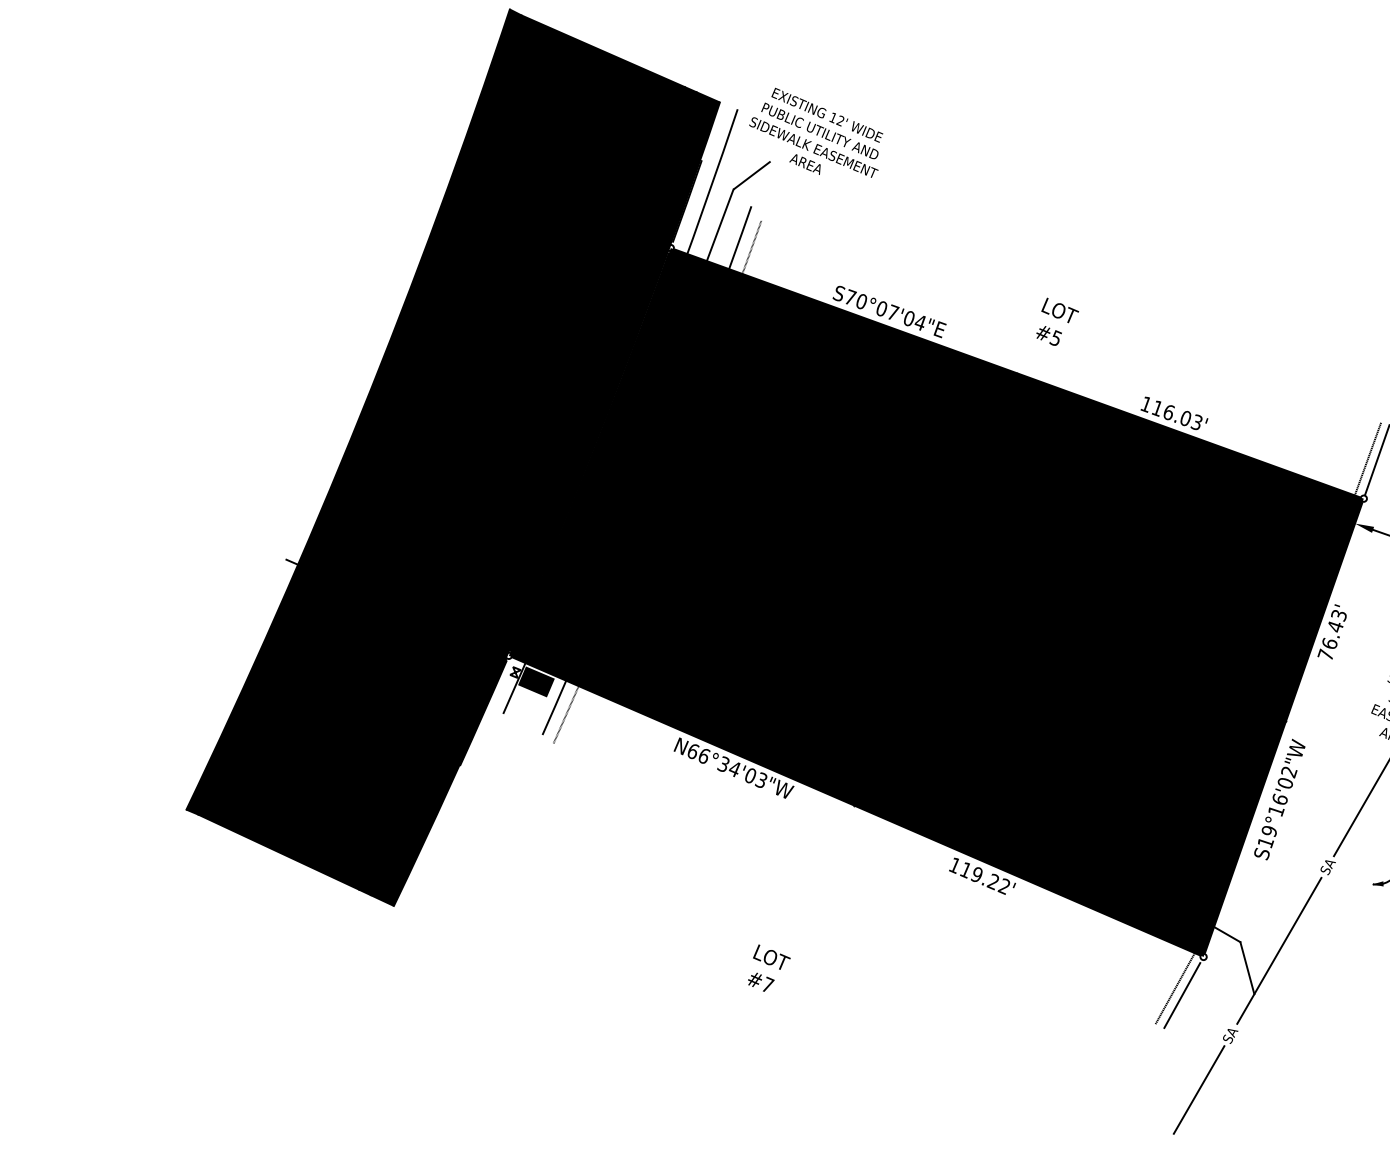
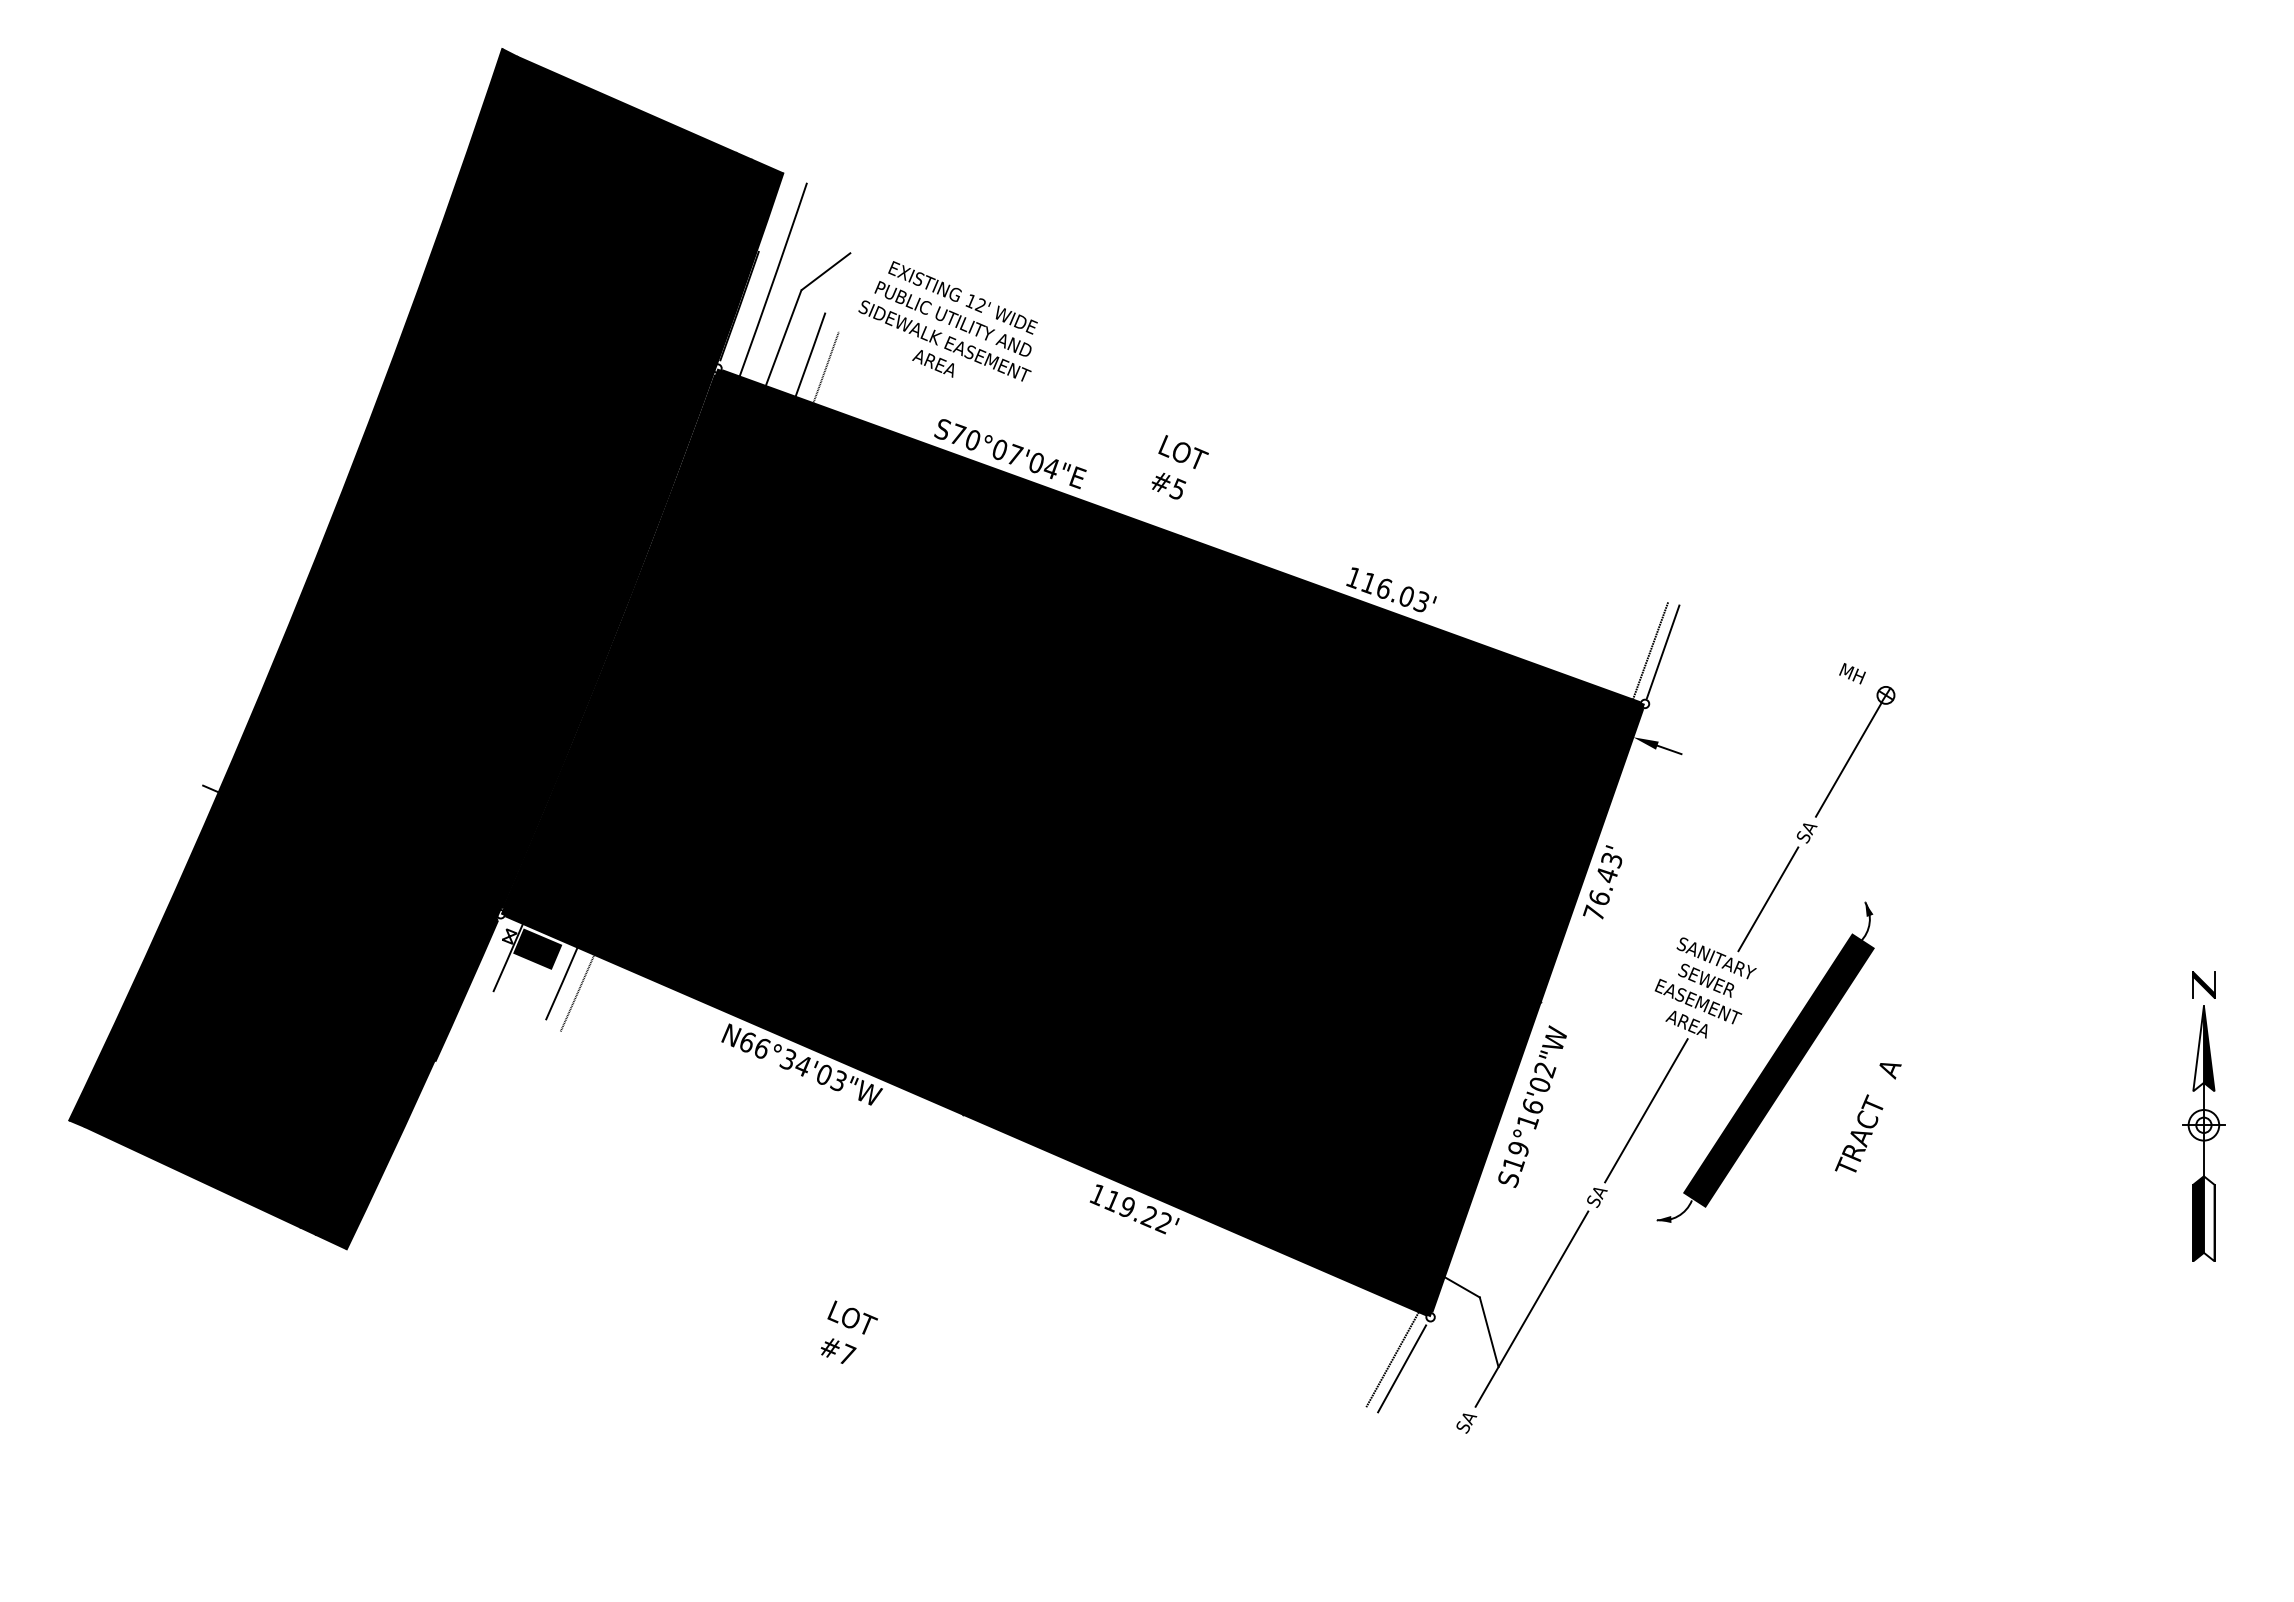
text: (815, 132) -> (947, 321), moved
text: (1057, 322) -> (1179, 467), moved
line: (1199, 1089) -> (1424, 1494), removed

